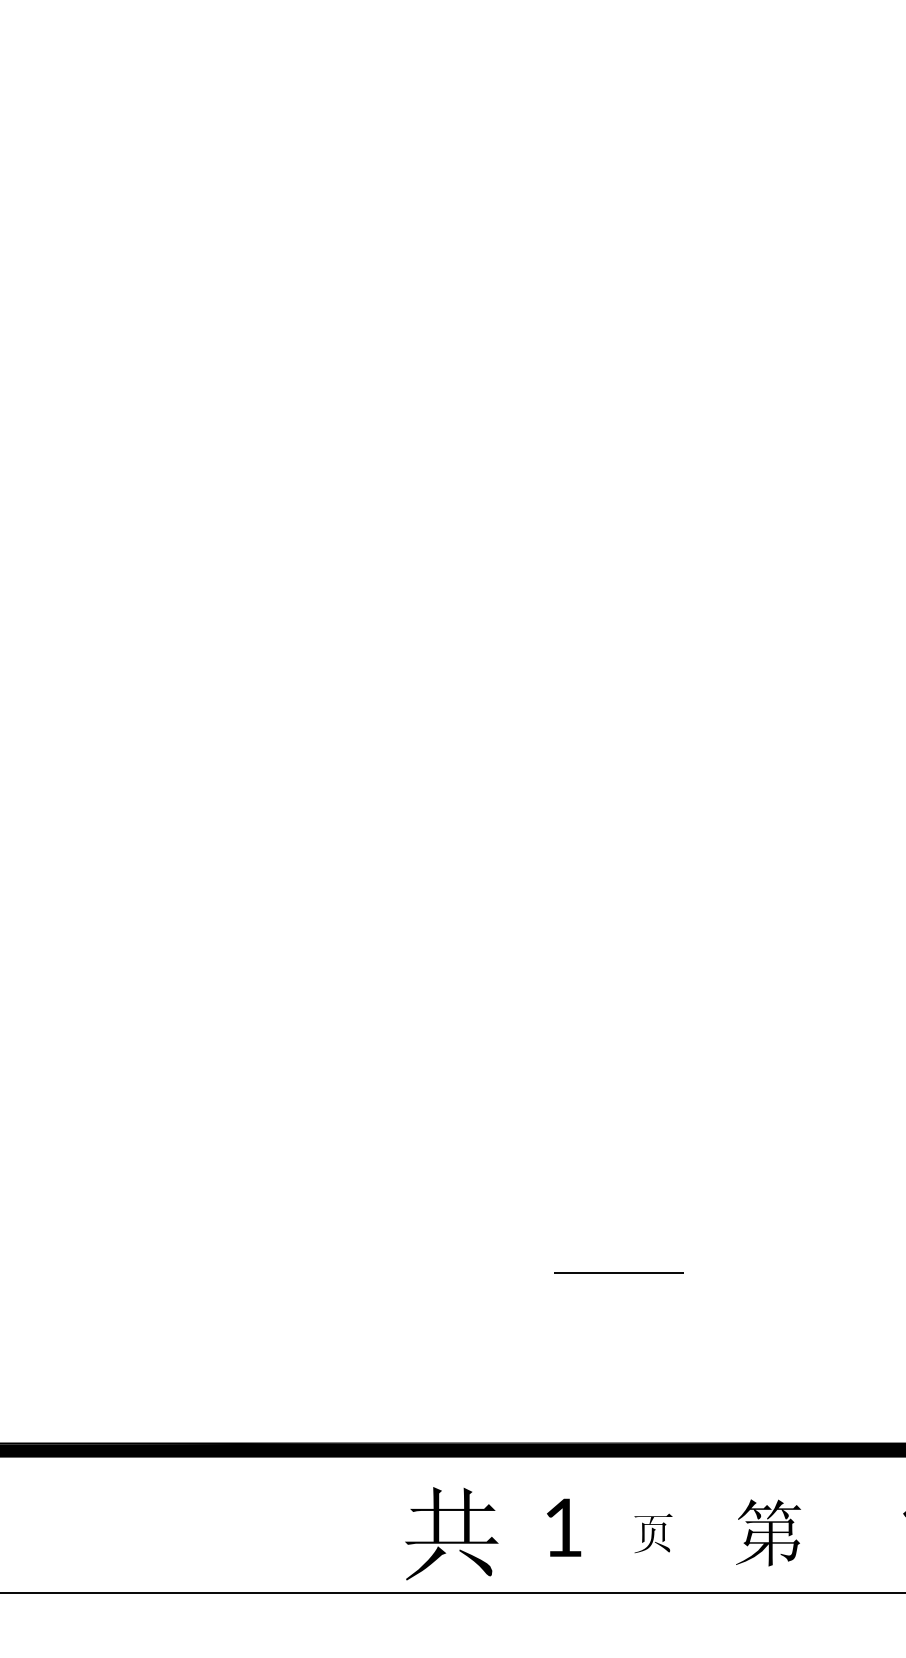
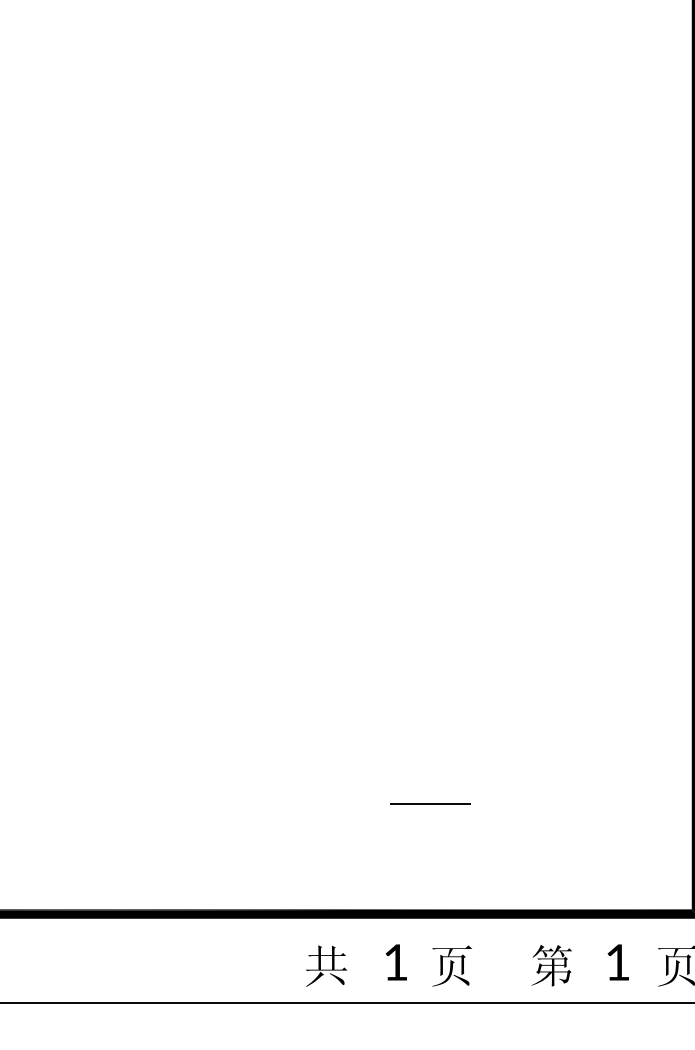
part: (451, 1532) -> (326, 965), size x0.71
part: (652, 1532) -> (451, 965), size x1.67
part: (768, 1532) -> (551, 965), moved

